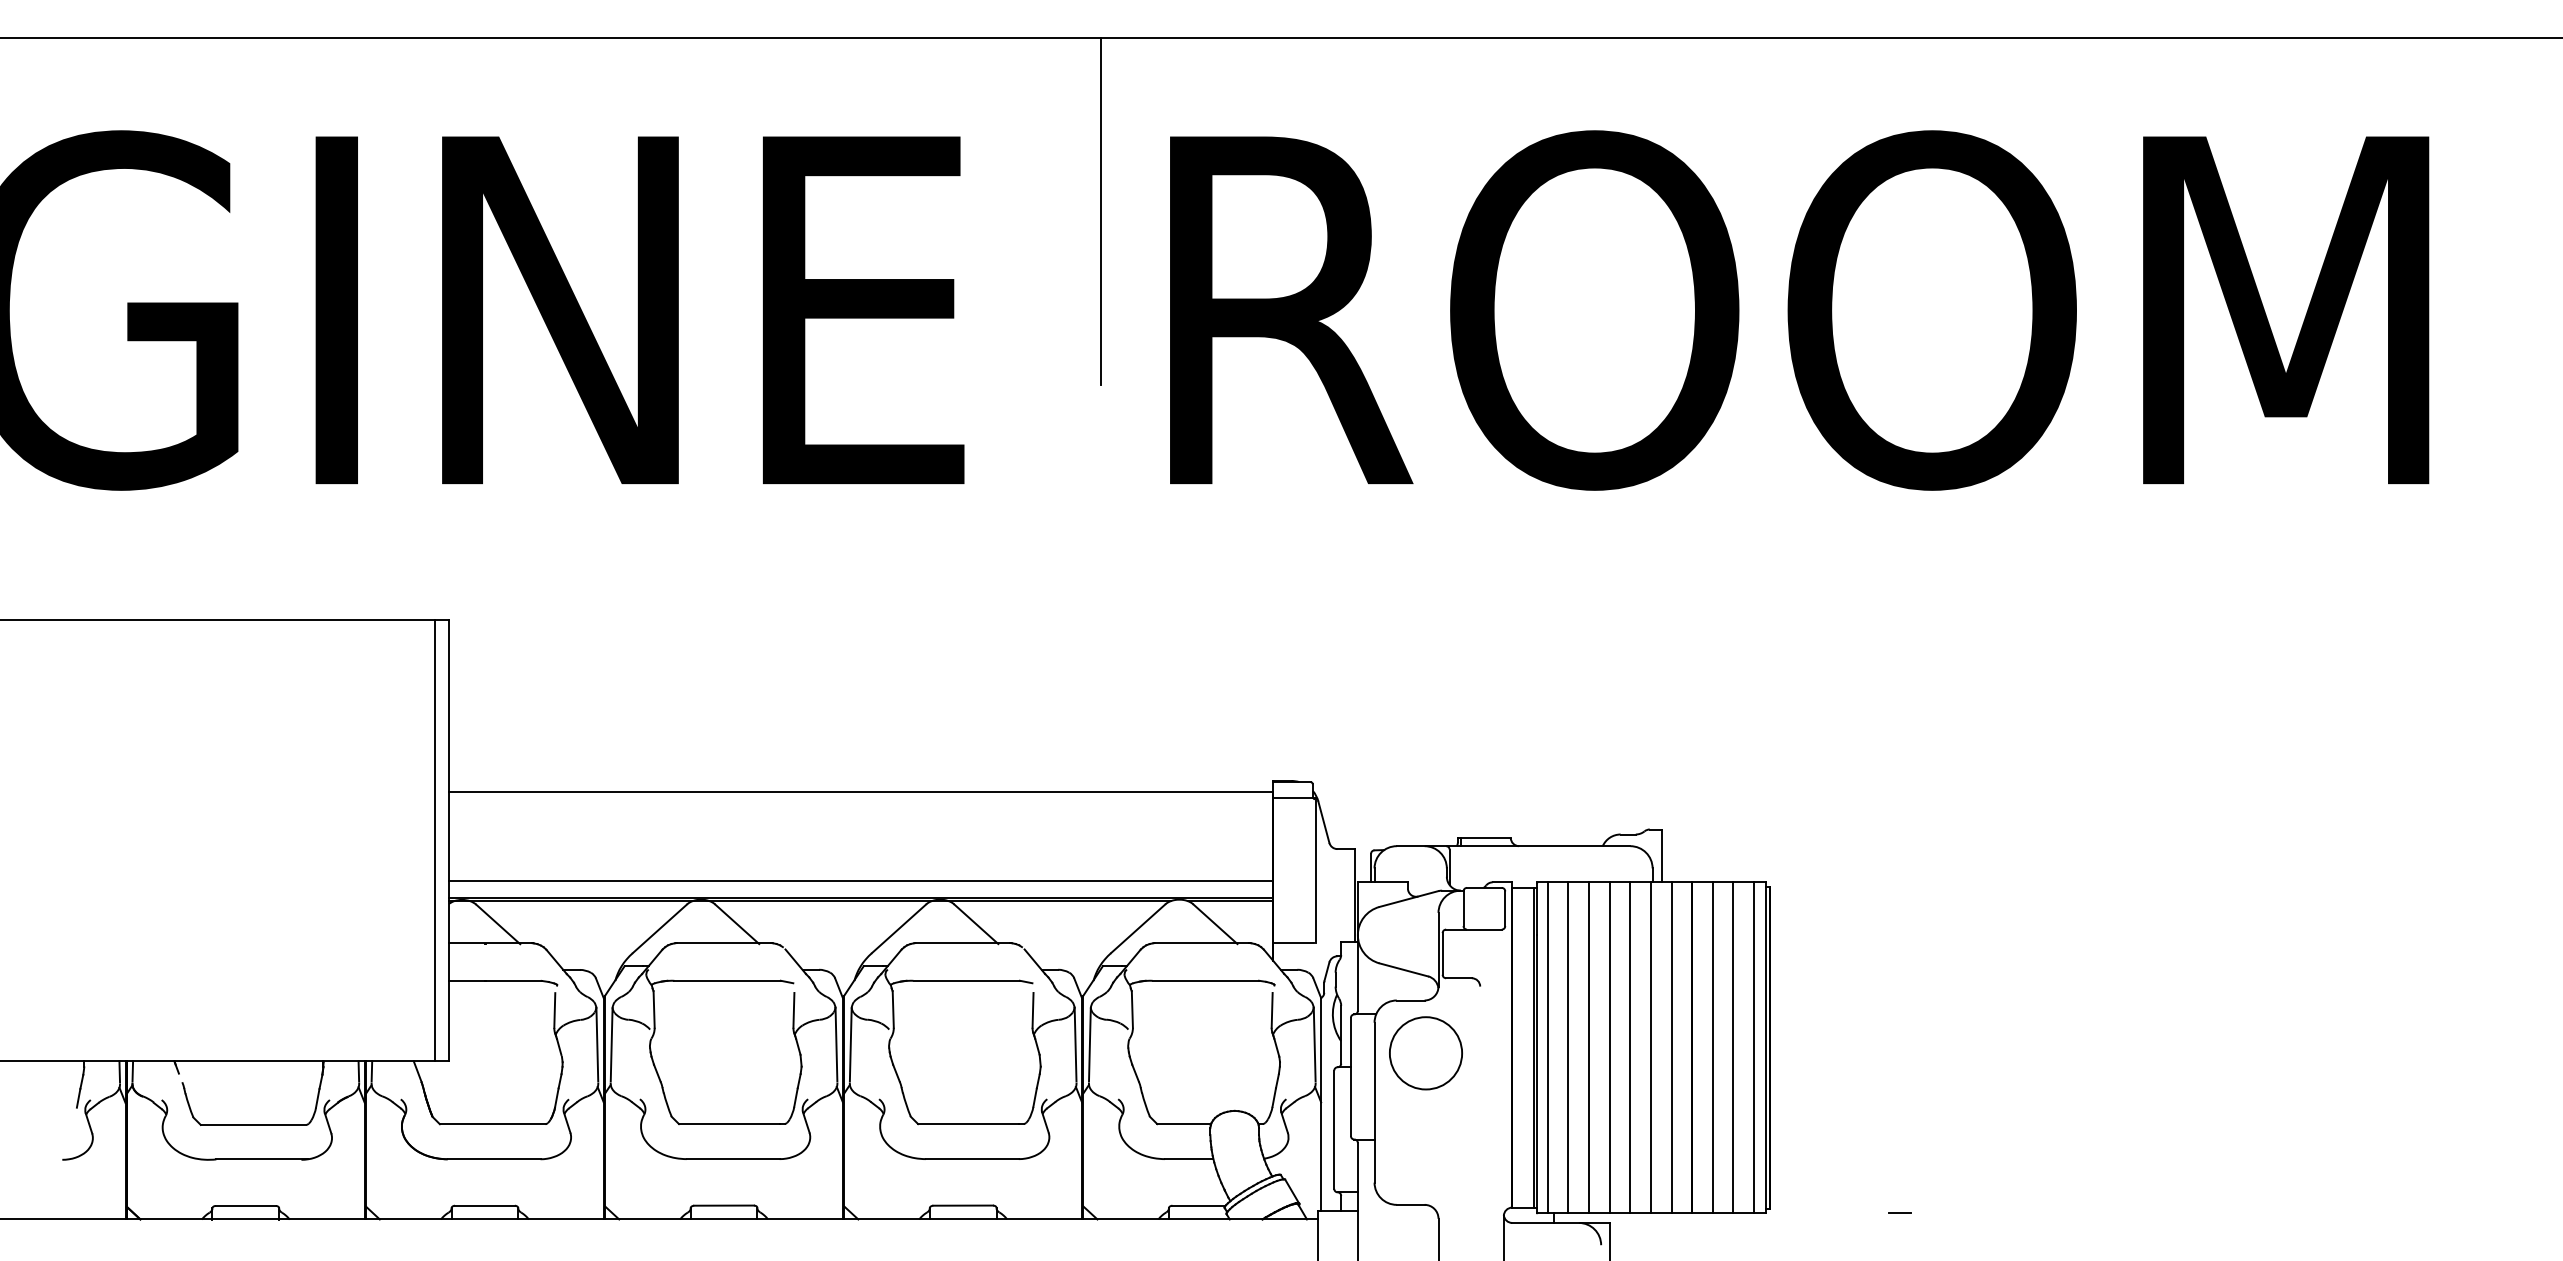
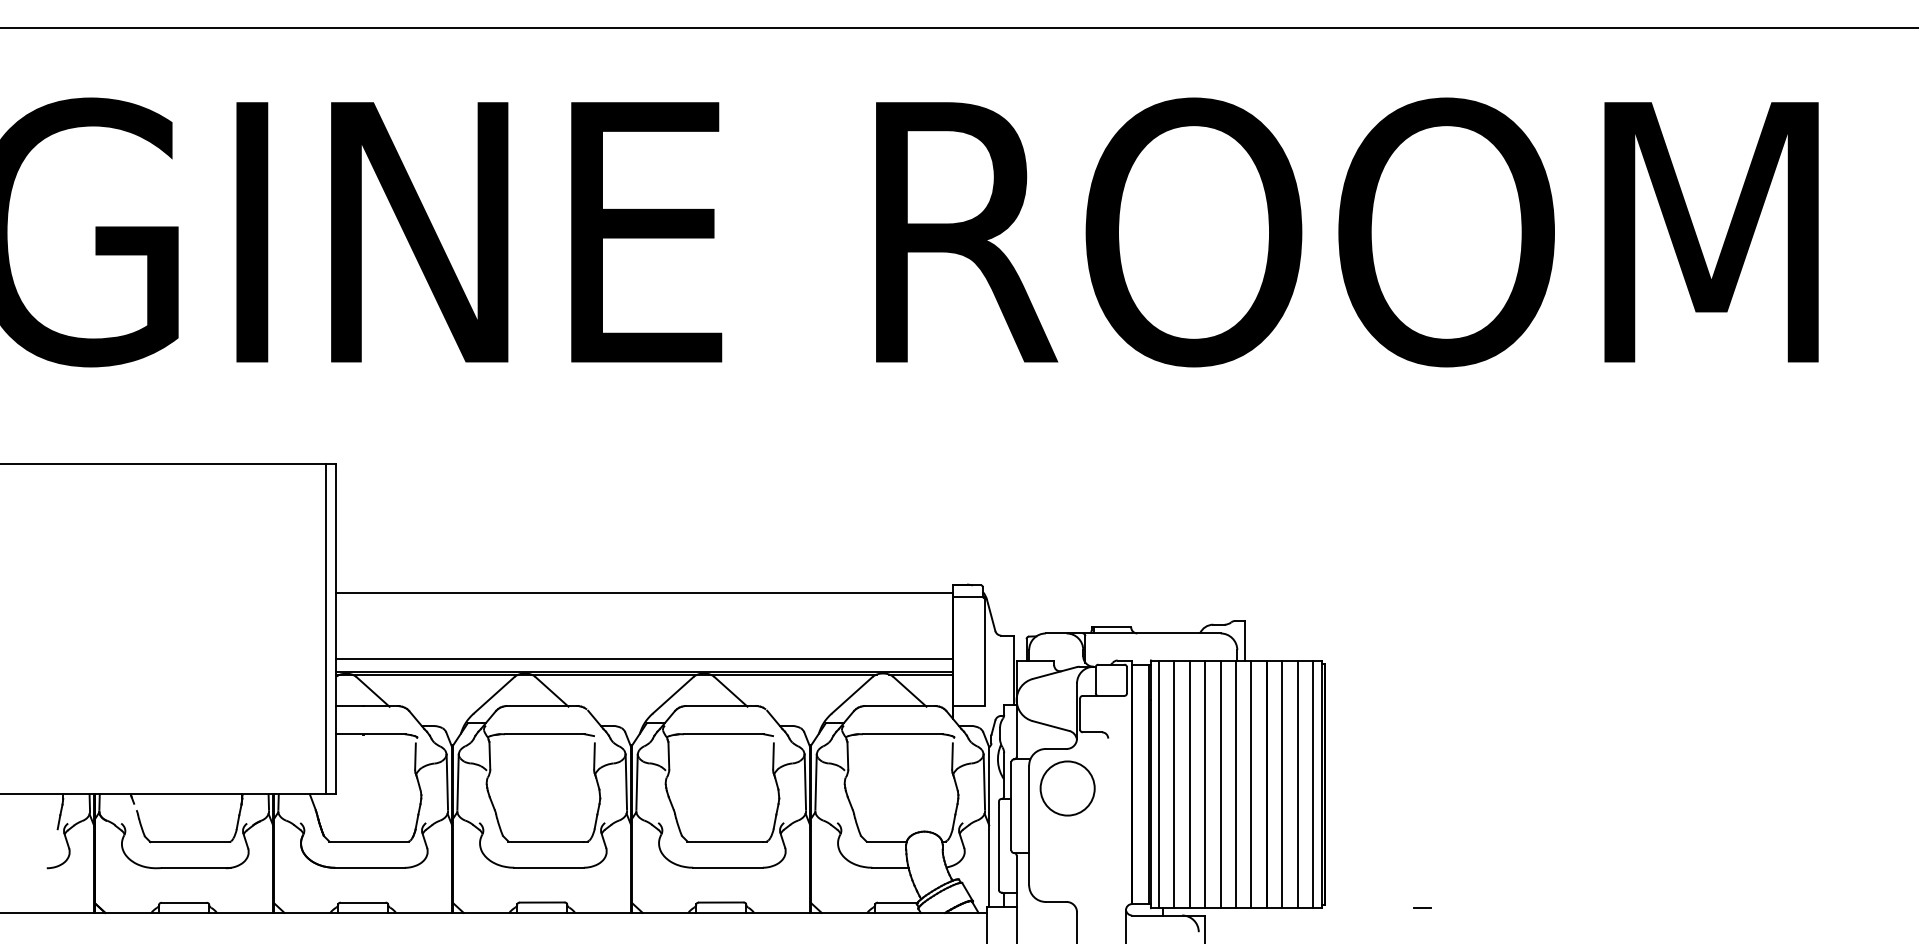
line: (1101, 211) -> (824, 158), removed

